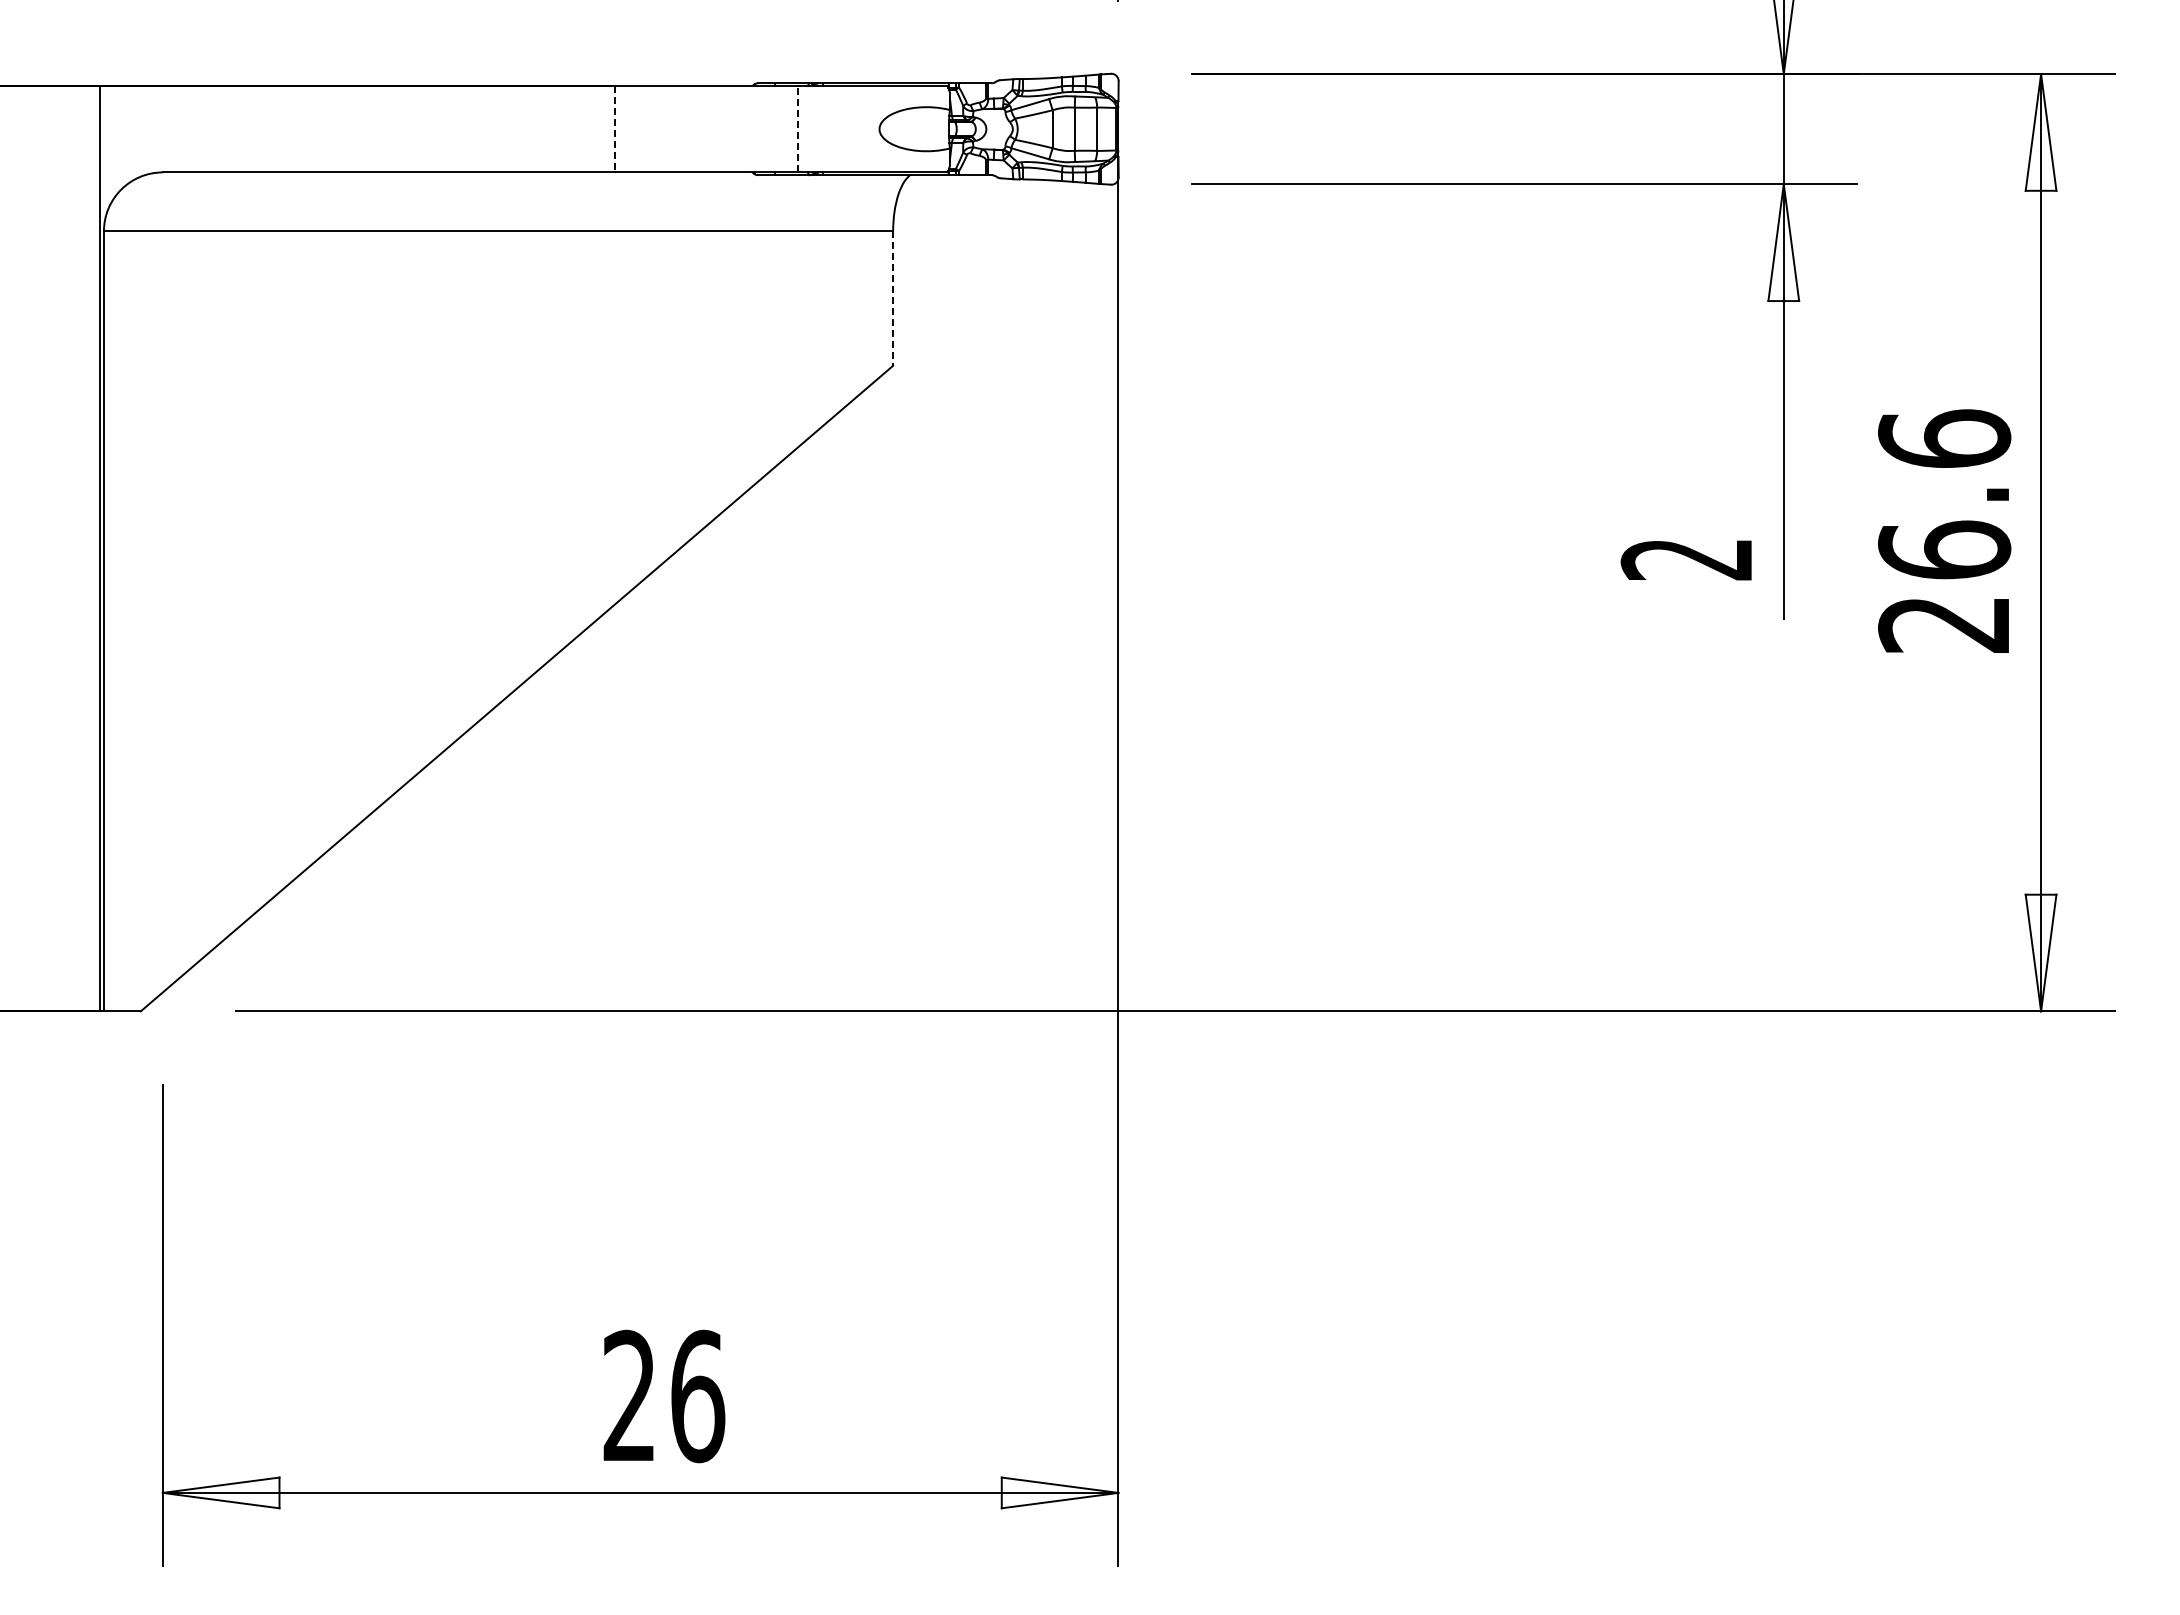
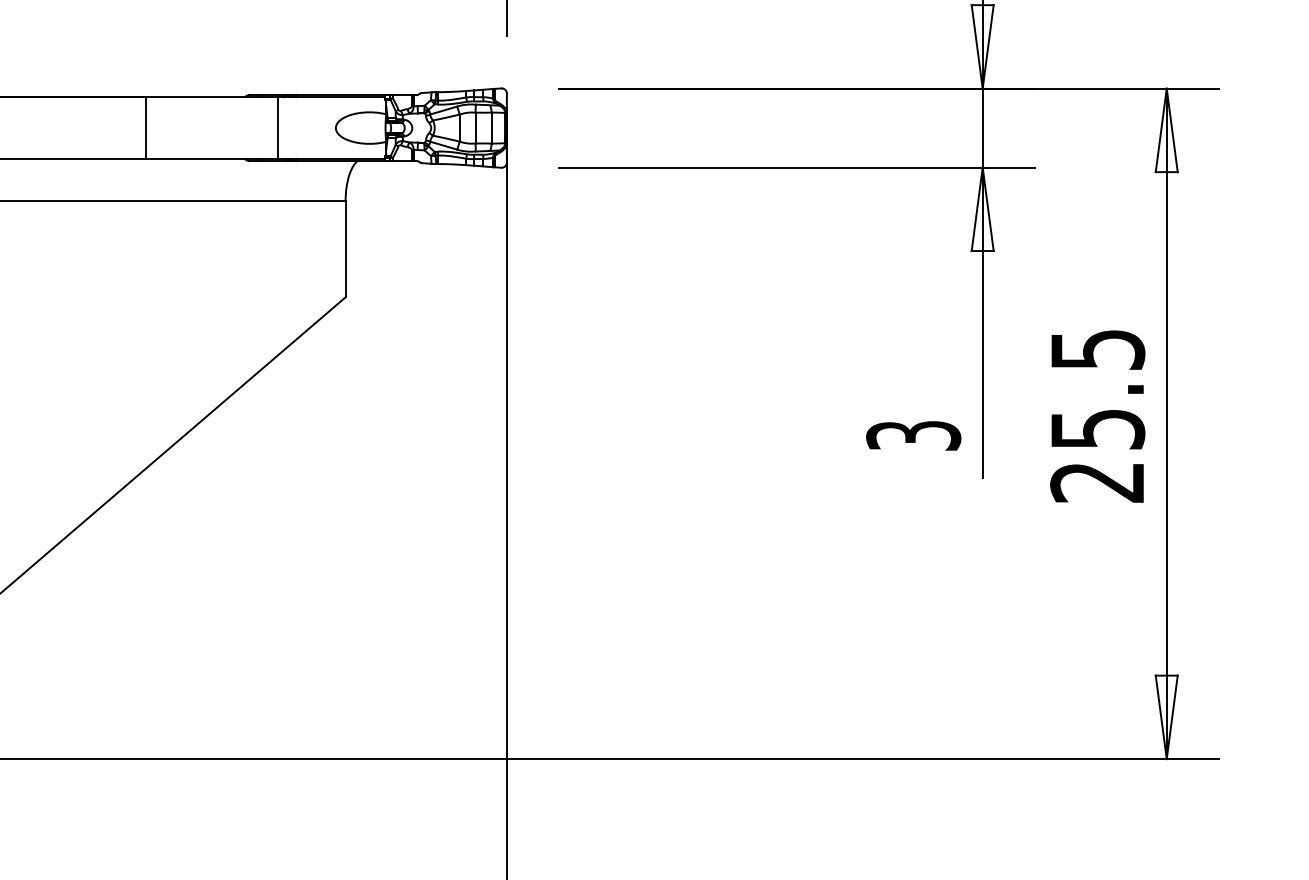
line: (798, 128) -> (277, 127), dashed -> solid
line: (614, 129) -> (146, 128), dashed -> solid
line: (893, 299) -> (345, 249), dashed -> solid
text: (1944, 494) -> (1097, 389), 26.6 -> 25.5
text: (1687, 559) -> (913, 435), 2 -> 3

